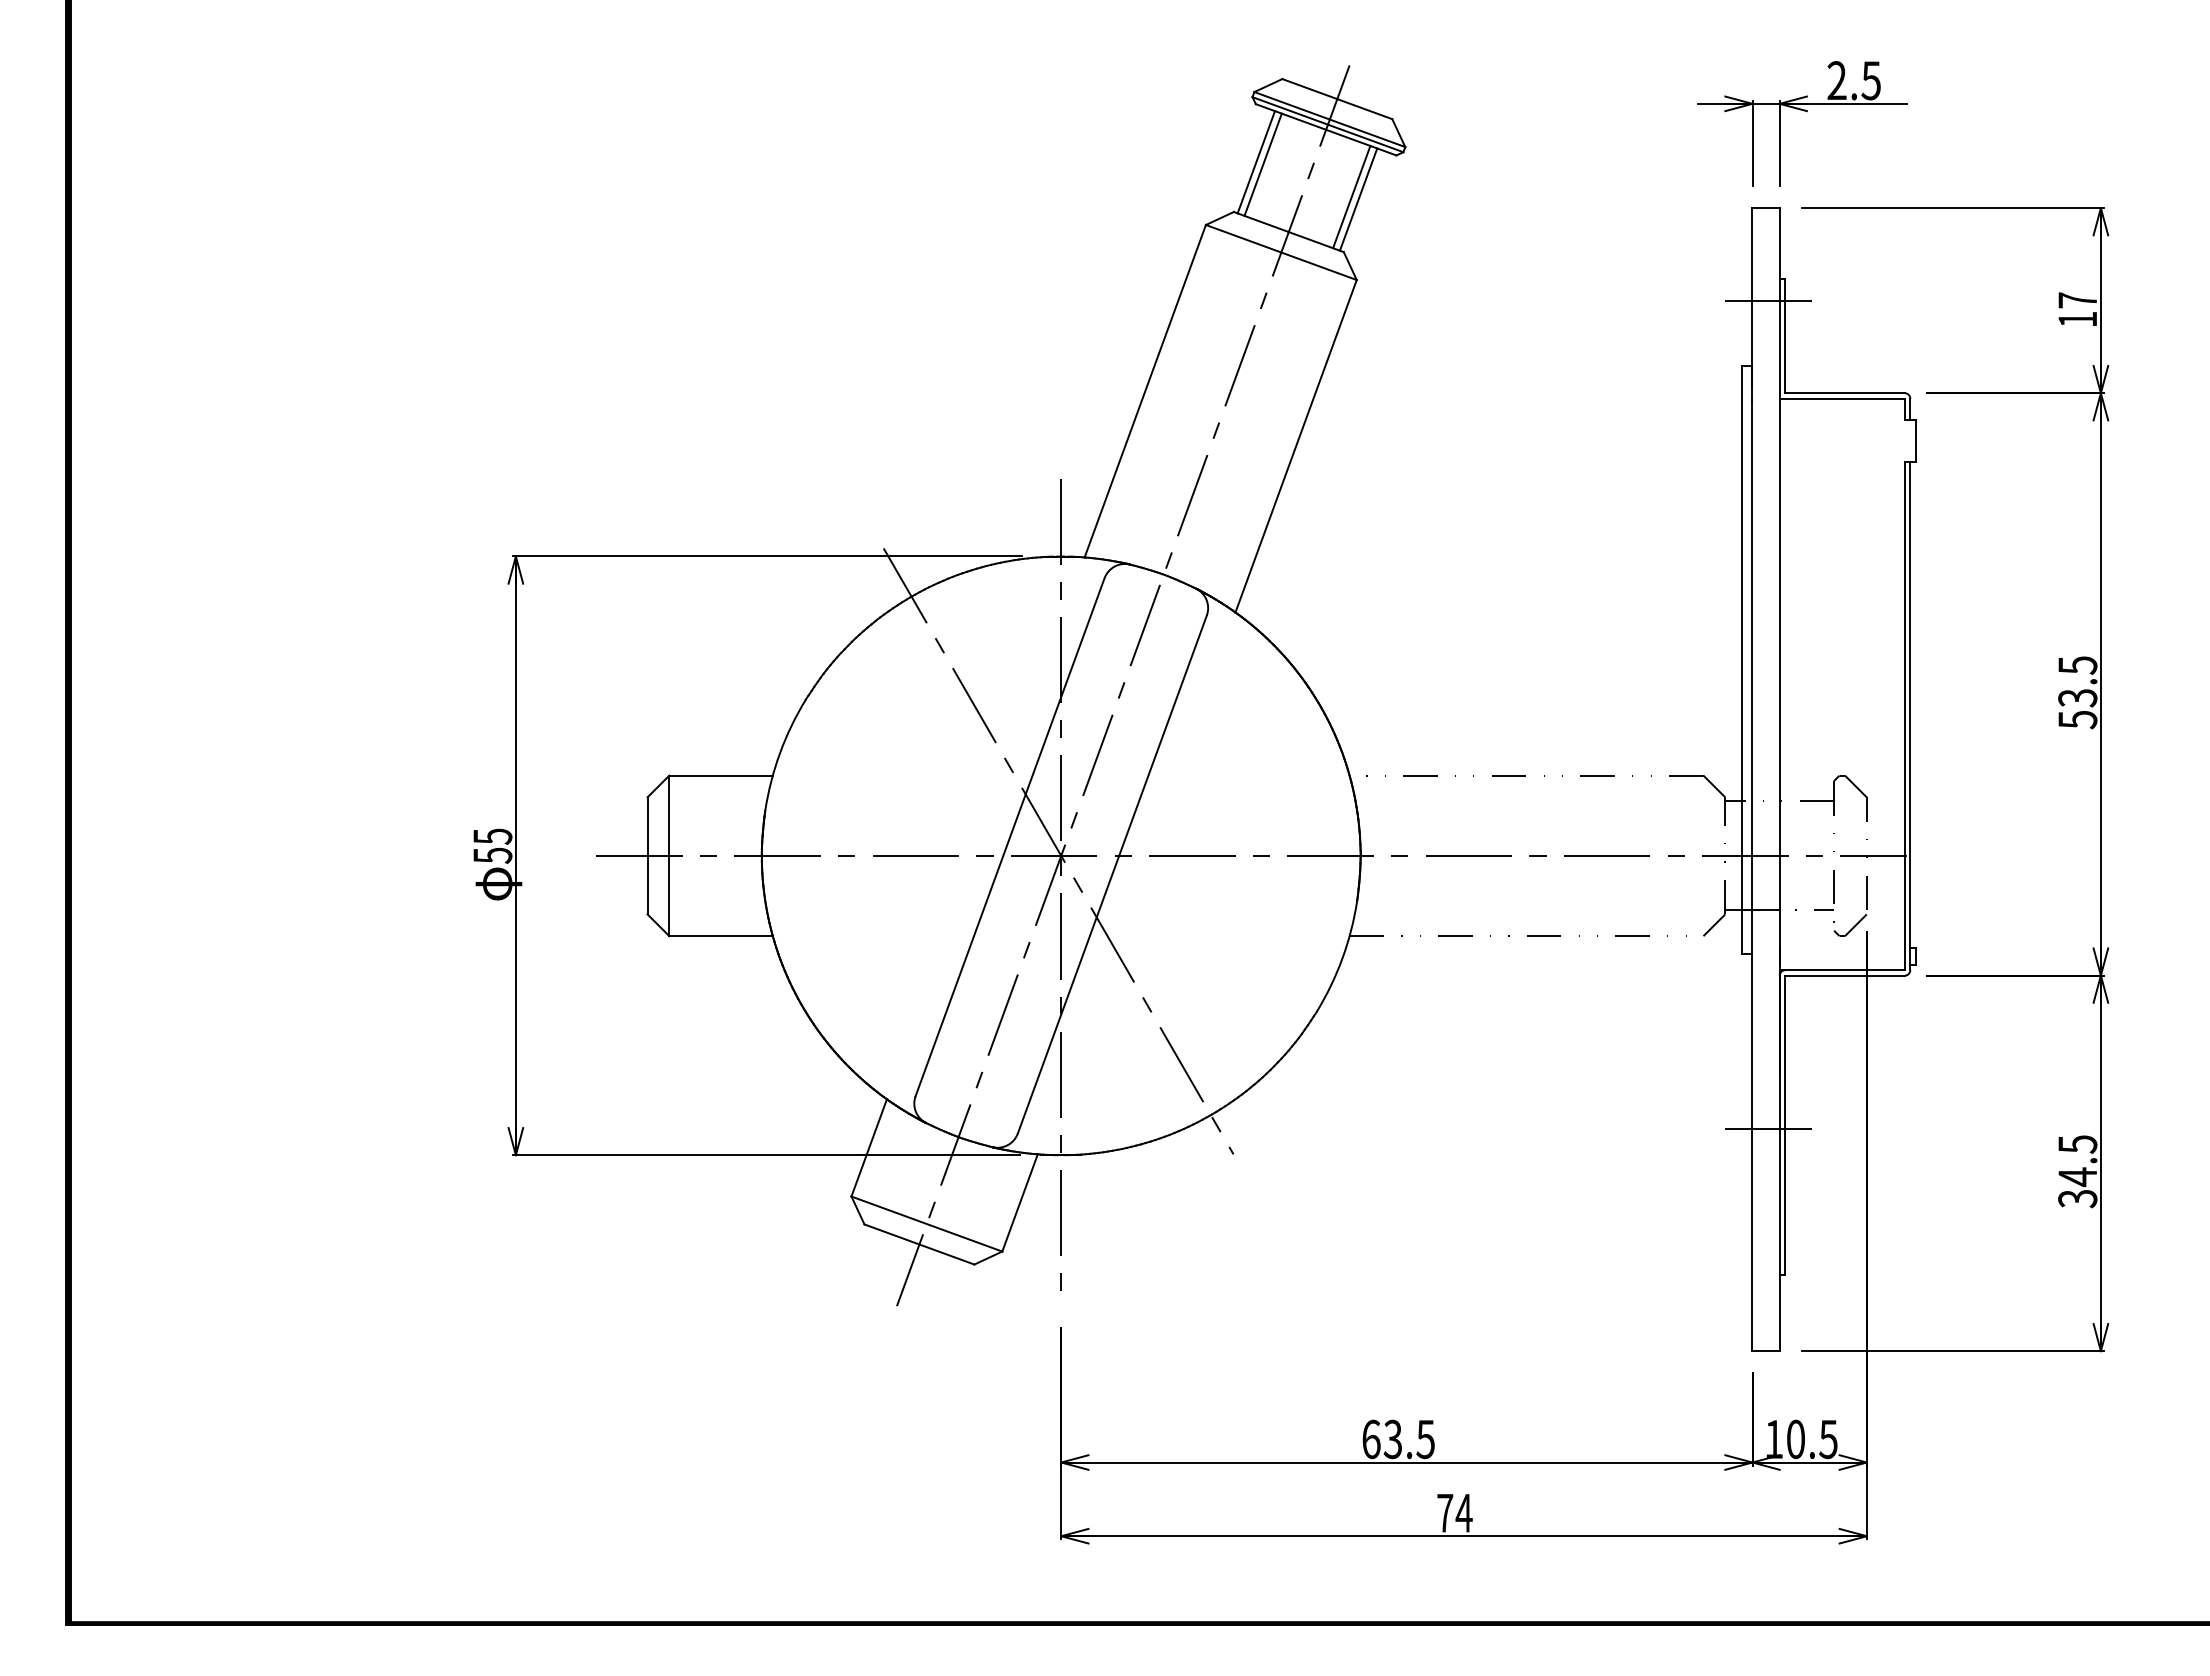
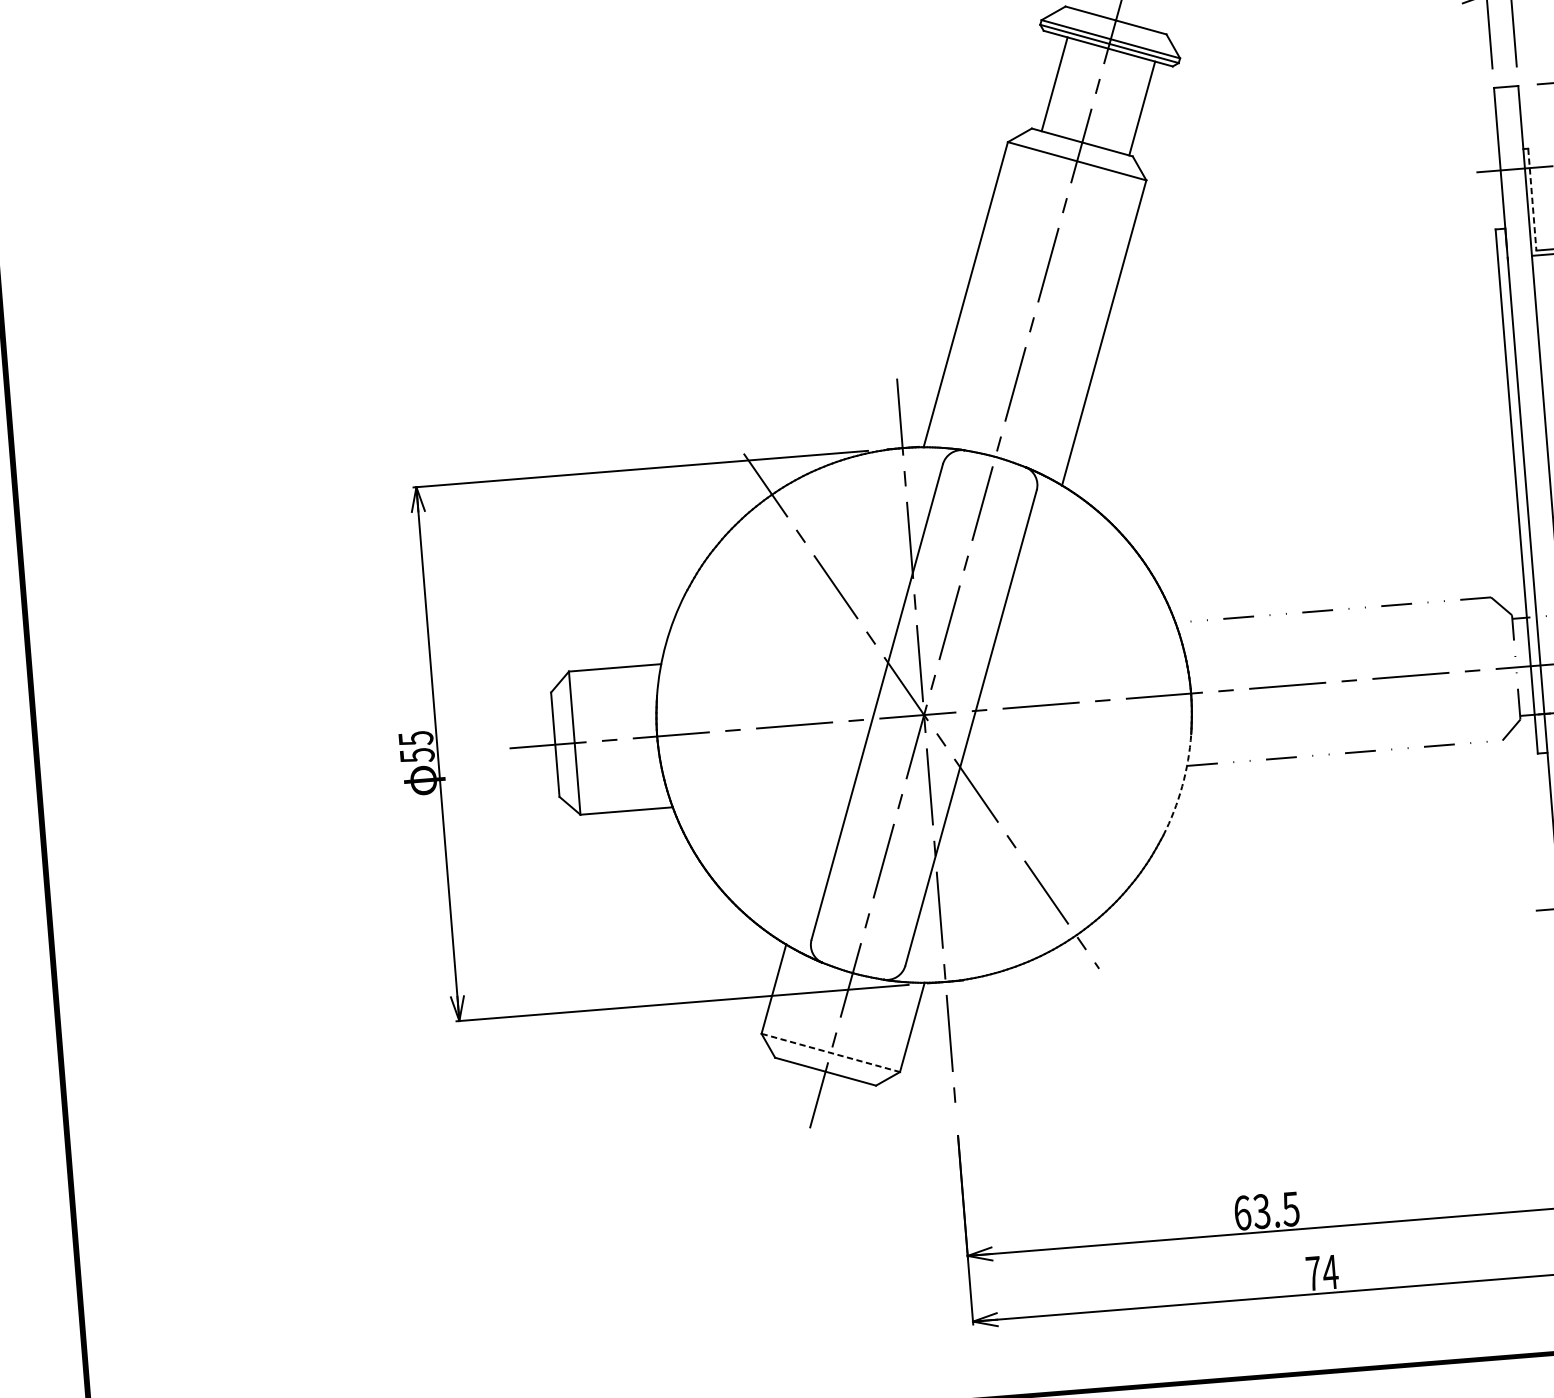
line: (1256, 162) -> (1048, 82), removed
line: (1351, 196) -> (1135, 106), removed
line: (1785, 336) -> (1532, 199), solid -> dashed
arc: (1342, 958) -> (1182, 786), solid -> dashed
line: (927, 1224) -> (831, 1053), solid -> dashed

